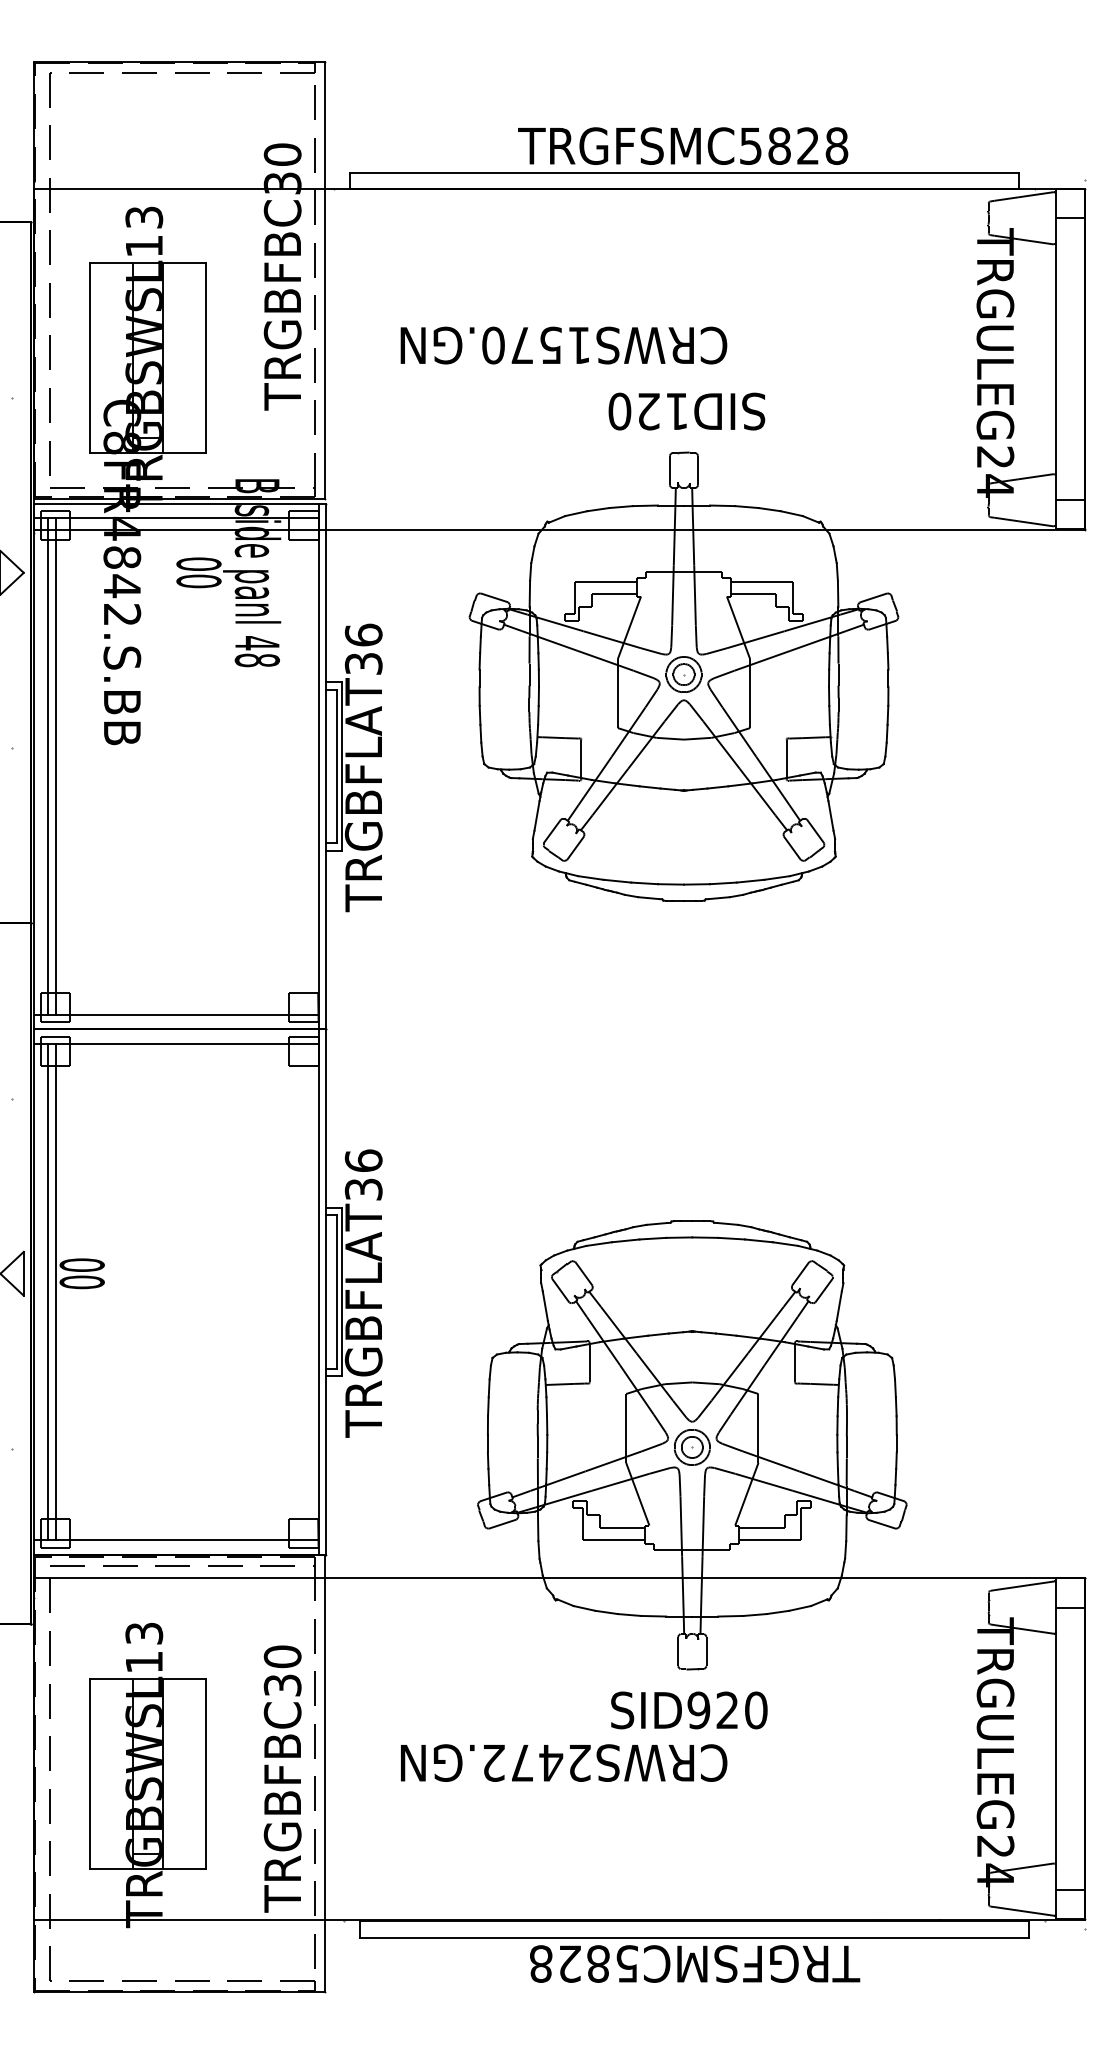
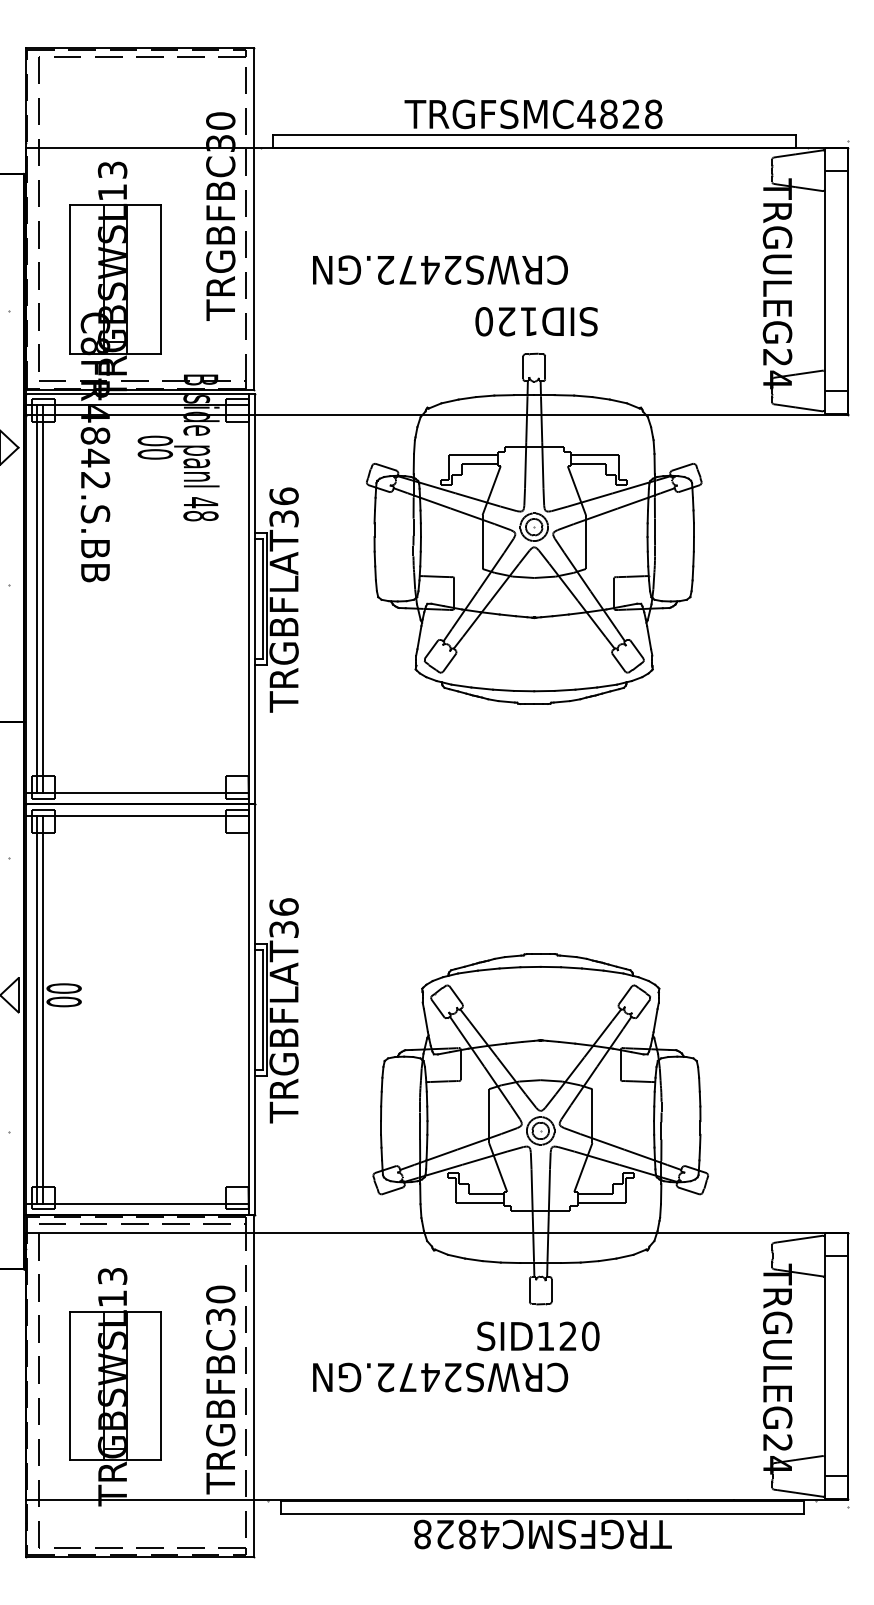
text: (750, 145) -> (586, 113), TRGFSMC5828 -> TRGFSMC4828
text: (536, 345) -> (419, 270), CRWS1570.GN -> CRWS2472.GN
text: (698, 1710) -> (545, 1336), SID920 -> SID120
text: (627, 1963) -> (490, 1534), TRGFSMC5828 -> TRGFSMC4828

